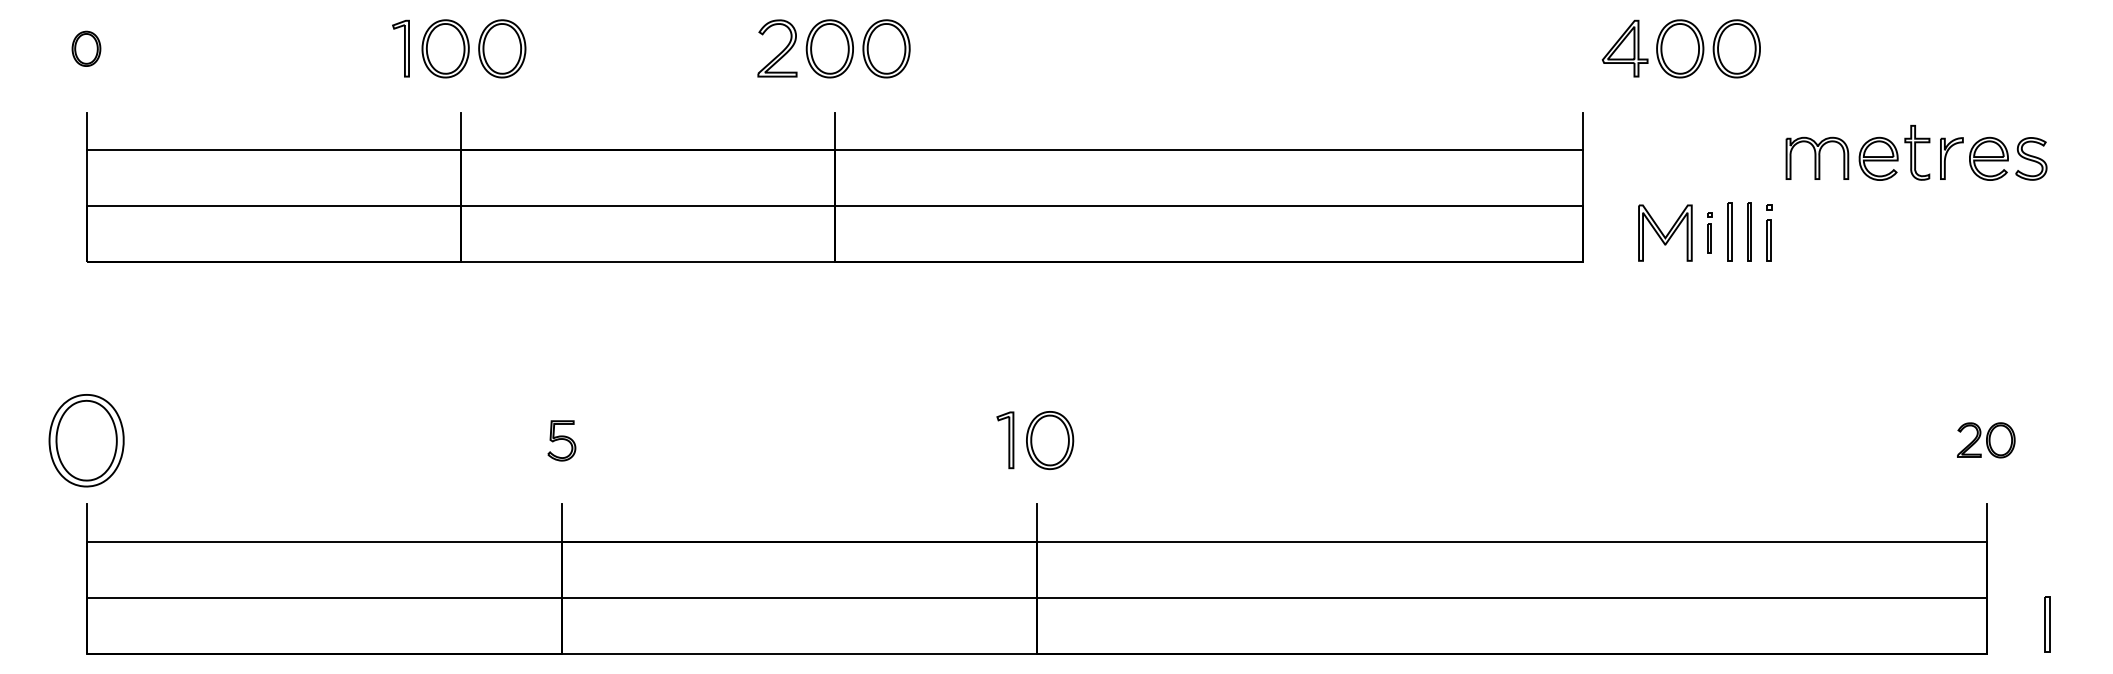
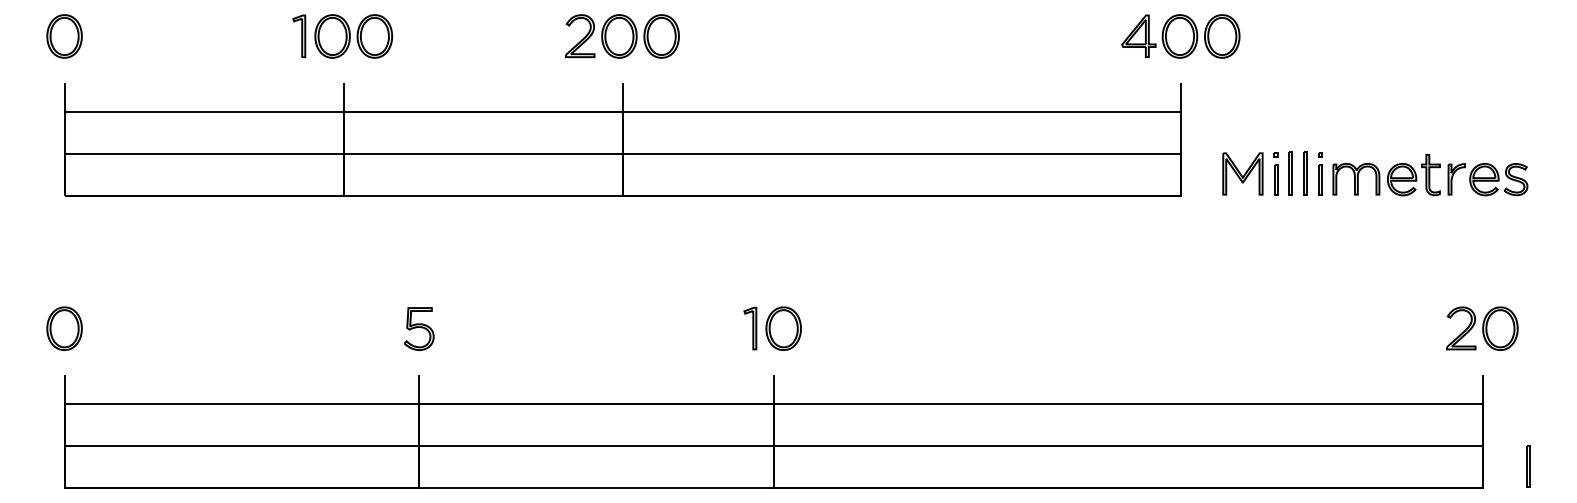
part: (86, 48) -> (64, 36), size x1.67
part: (1680, 48) -> (1180, 36), moved
part: (1916, 153) -> (1430, 175), moved
part: (1709, 232) -> (1275, 173), size x1.43
part: (86, 440) -> (64, 328), size x0.62
part: (562, 440) -> (419, 328), size x1.43
part: (1986, 440) -> (1482, 328), size x1.67

